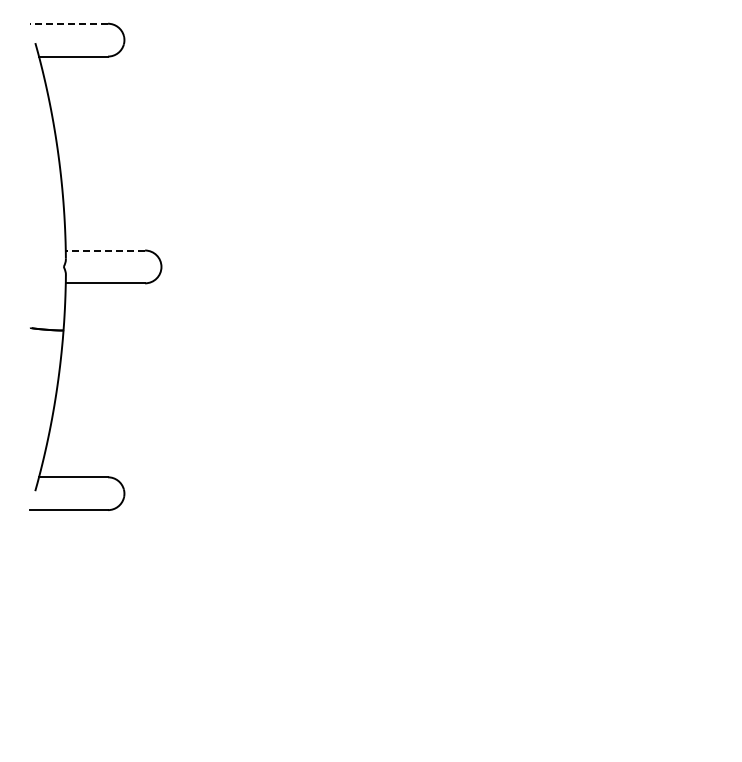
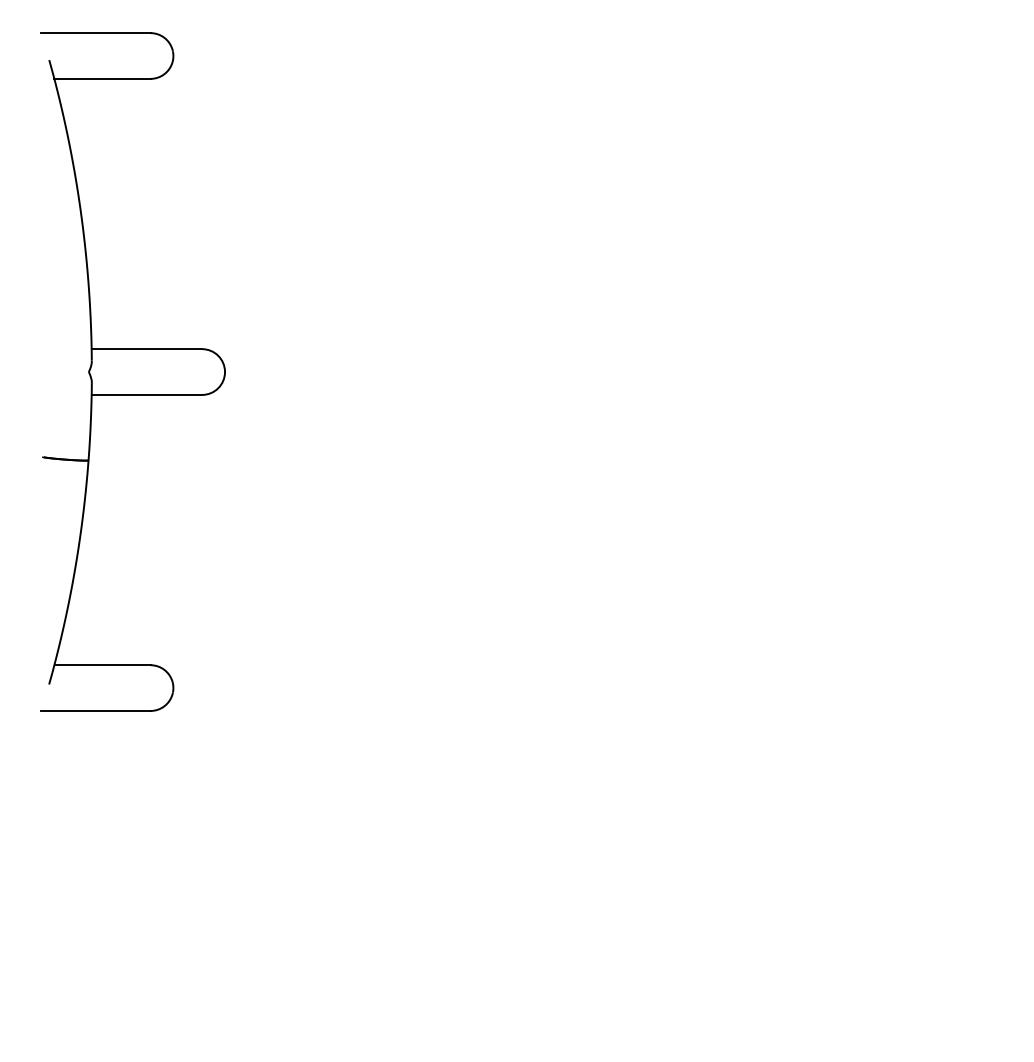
line: (68, 23) -> (95, 32), dashed -> solid
line: (105, 250) -> (146, 349), dashed -> solid

